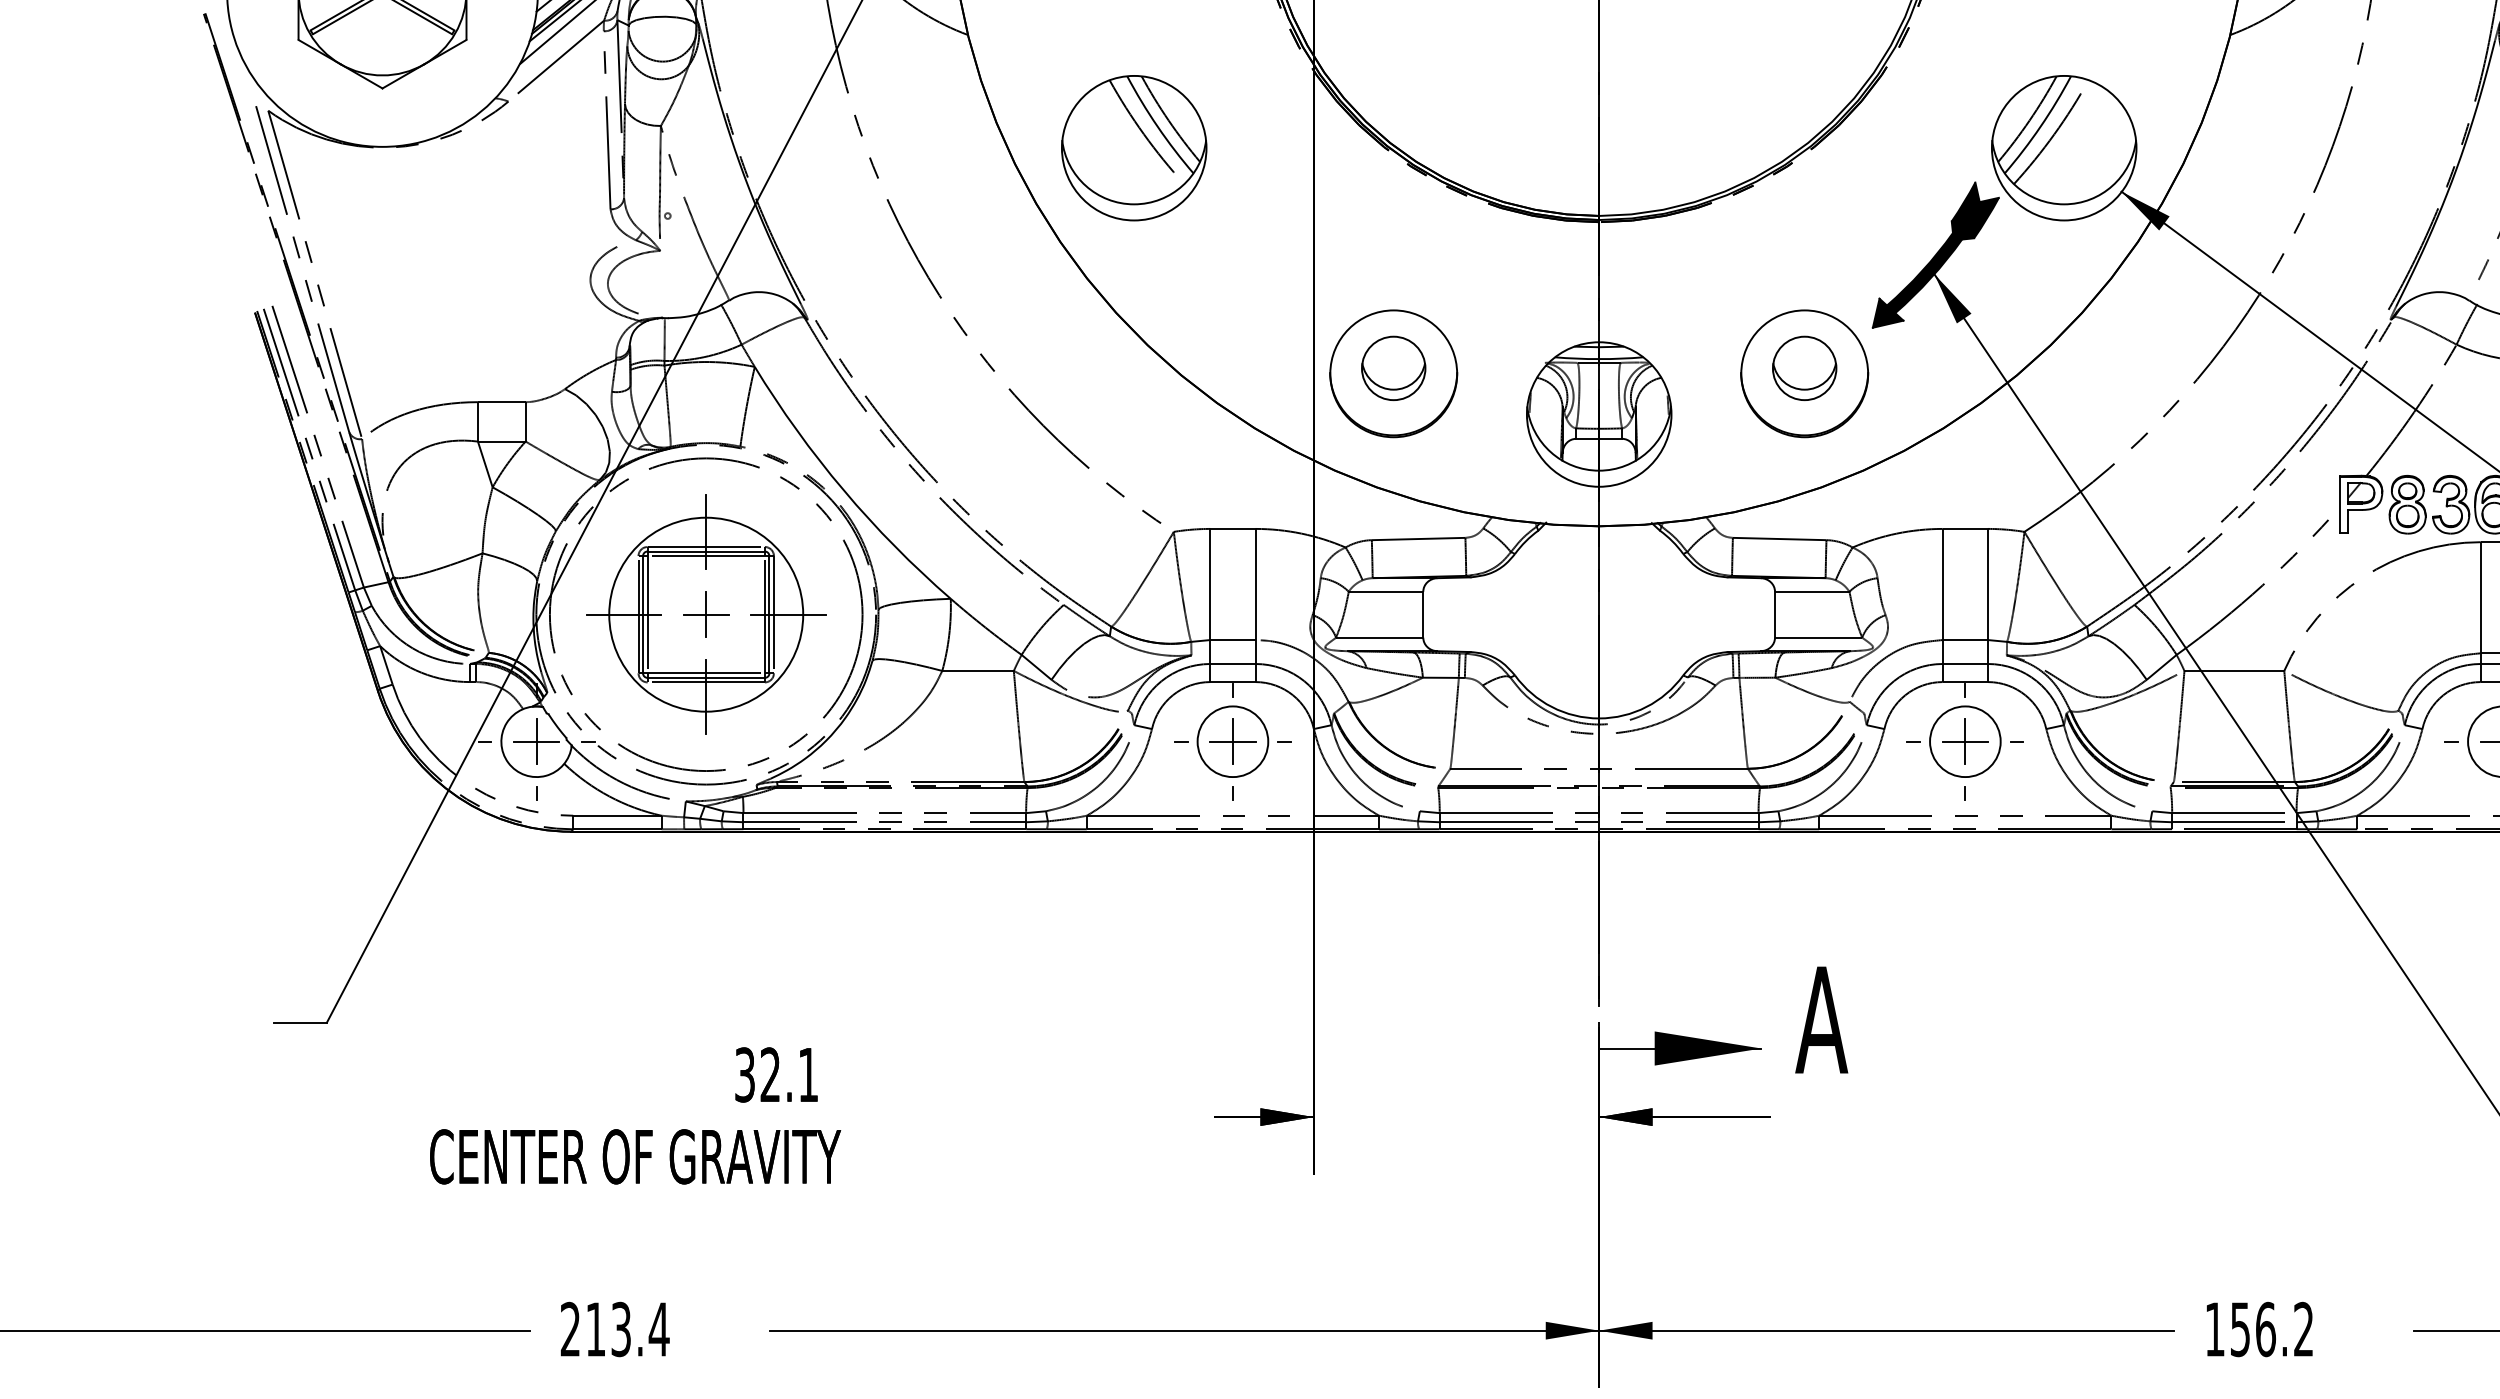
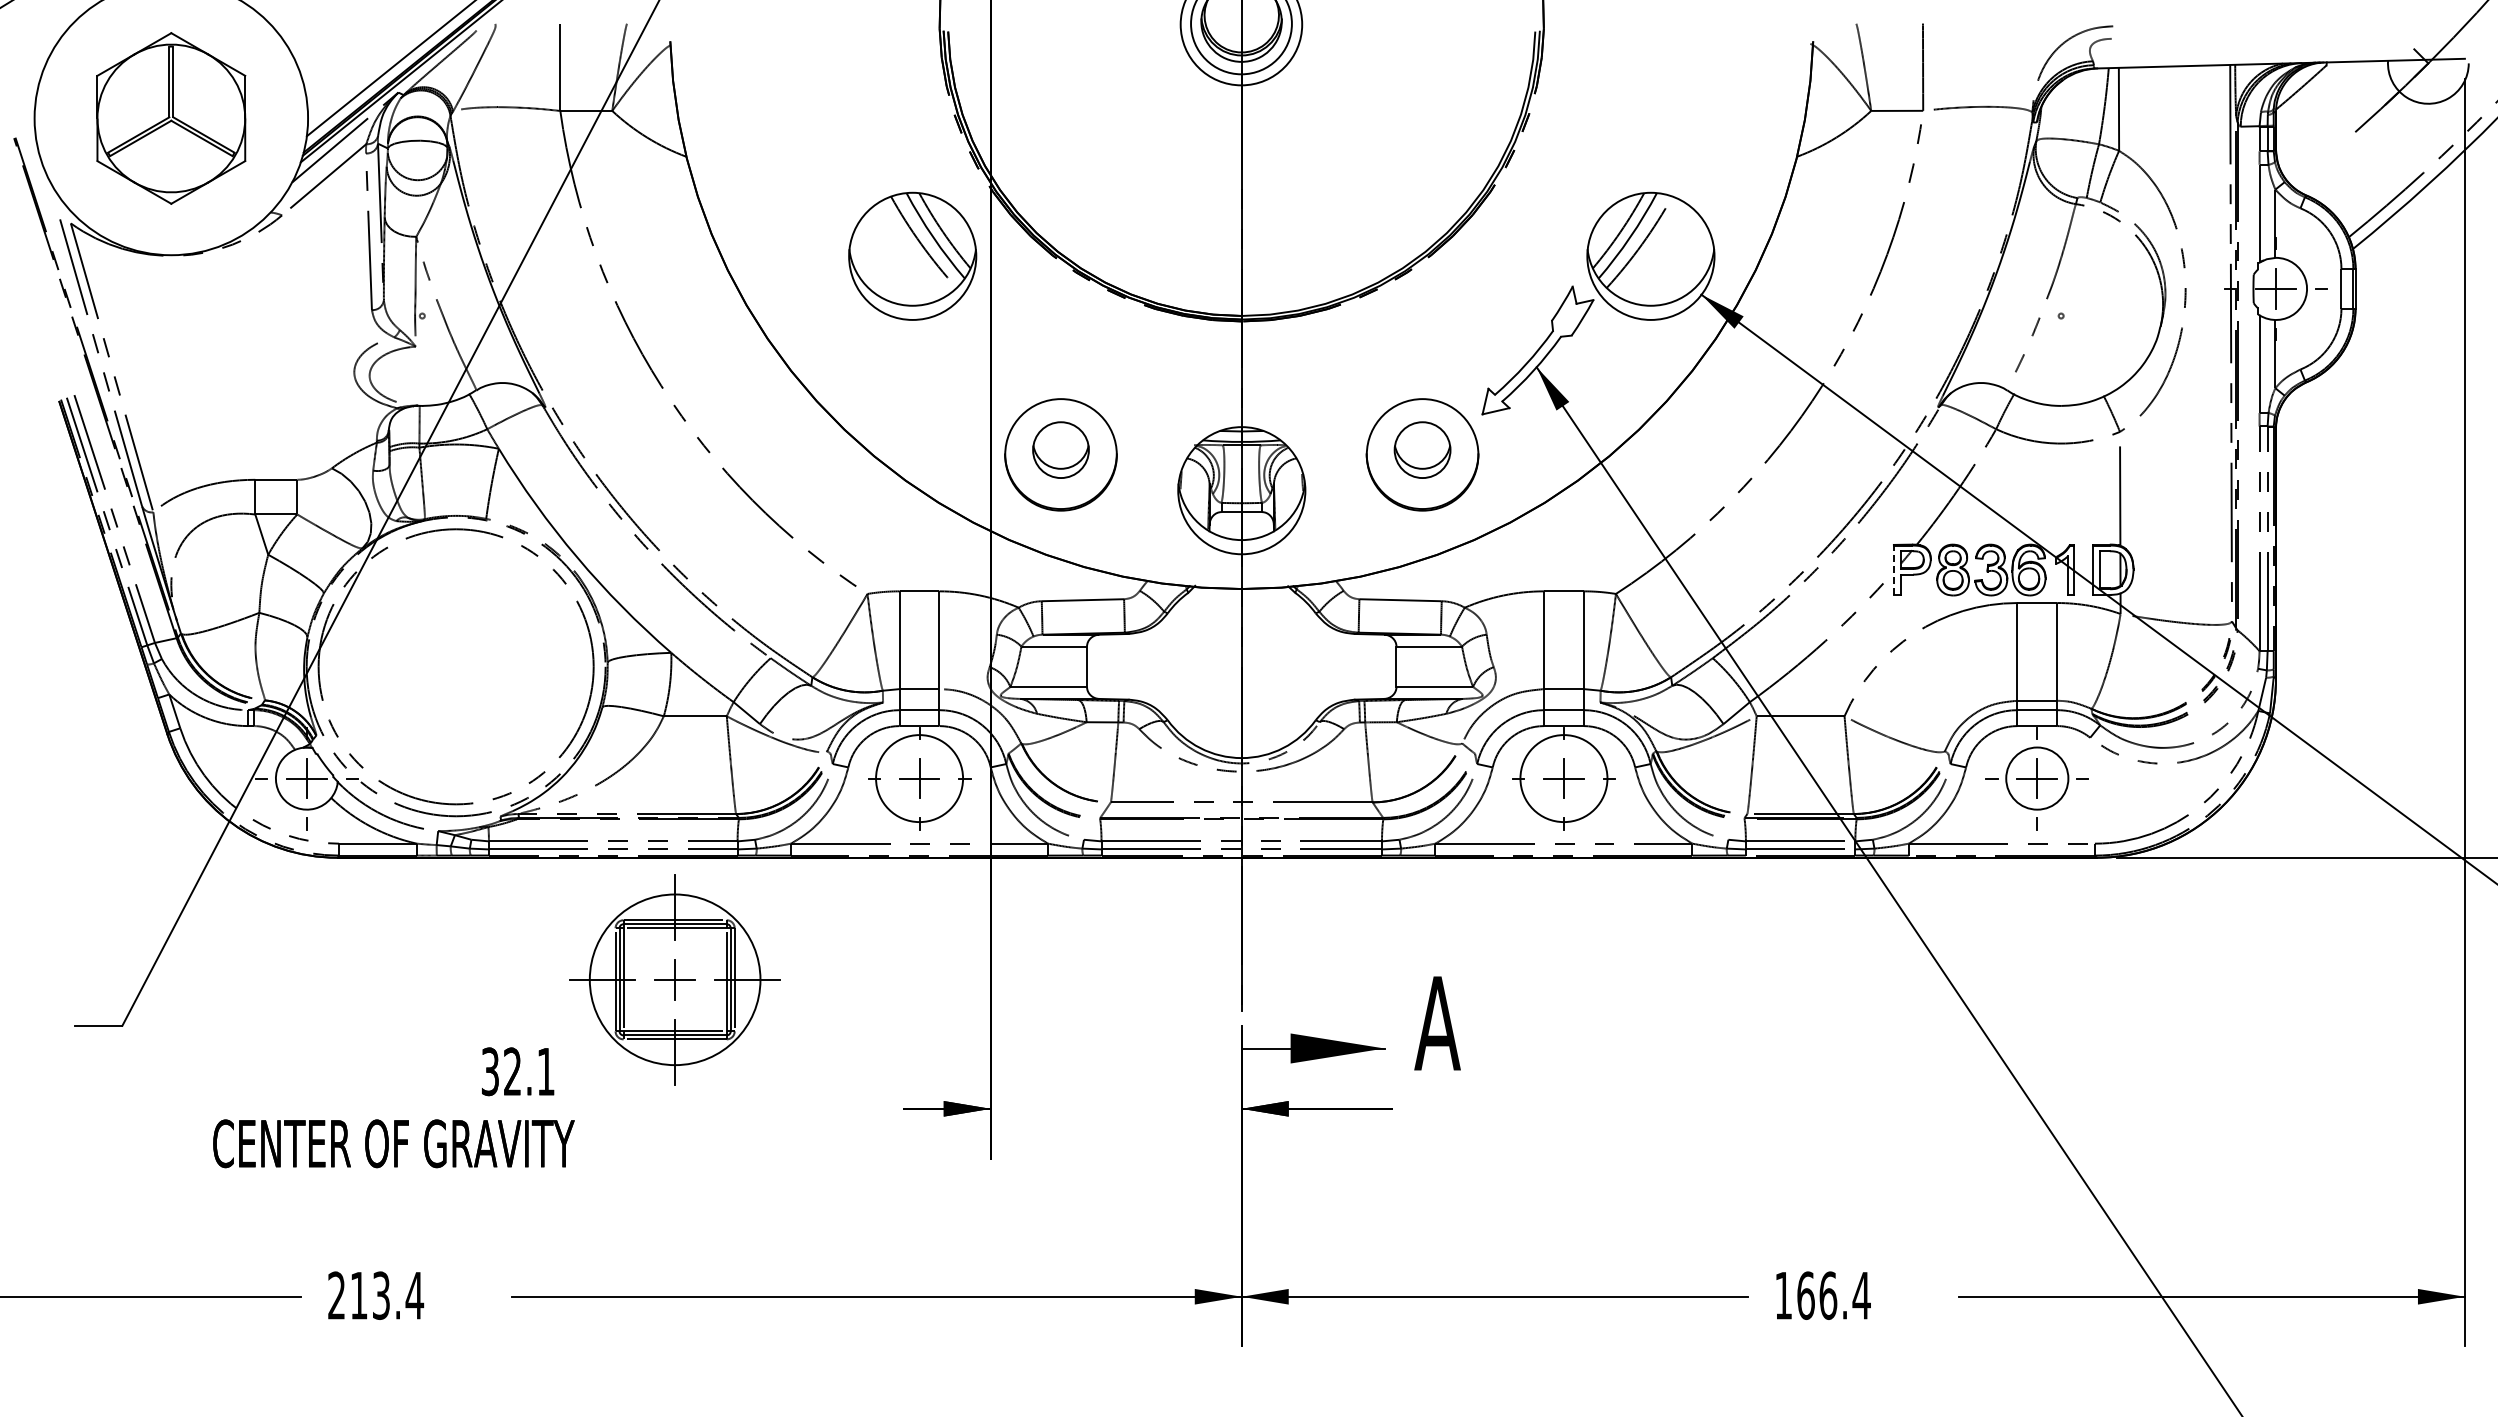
part: (1133, 147) -> (912, 255), moved
fill: (1935, 255) -> (1537, 350), removed
line: (2339, 505) -> (1893, 570), solid -> dashed
part: (705, 614) -> (674, 979), moved
circle: (1232, 741) -> (919, 778), size x1.4
circle: (1964, 741) -> (1563, 778), size x1.4
text: (2271, 1329) -> (1833, 1295), 156.2 -> 166.4

